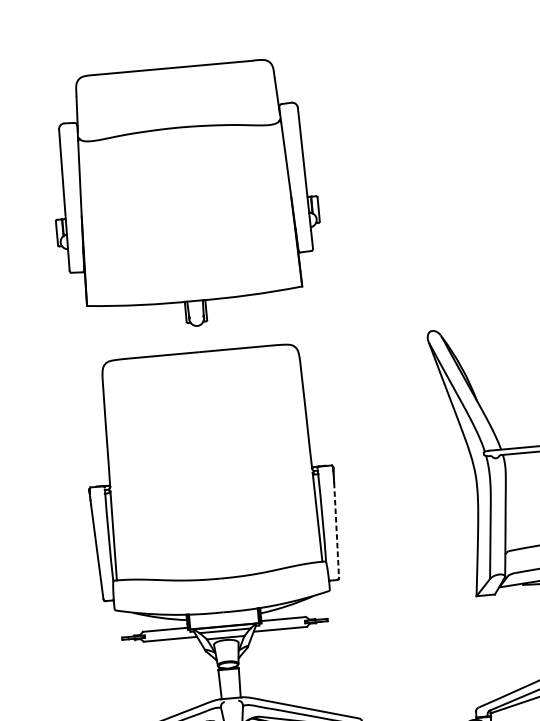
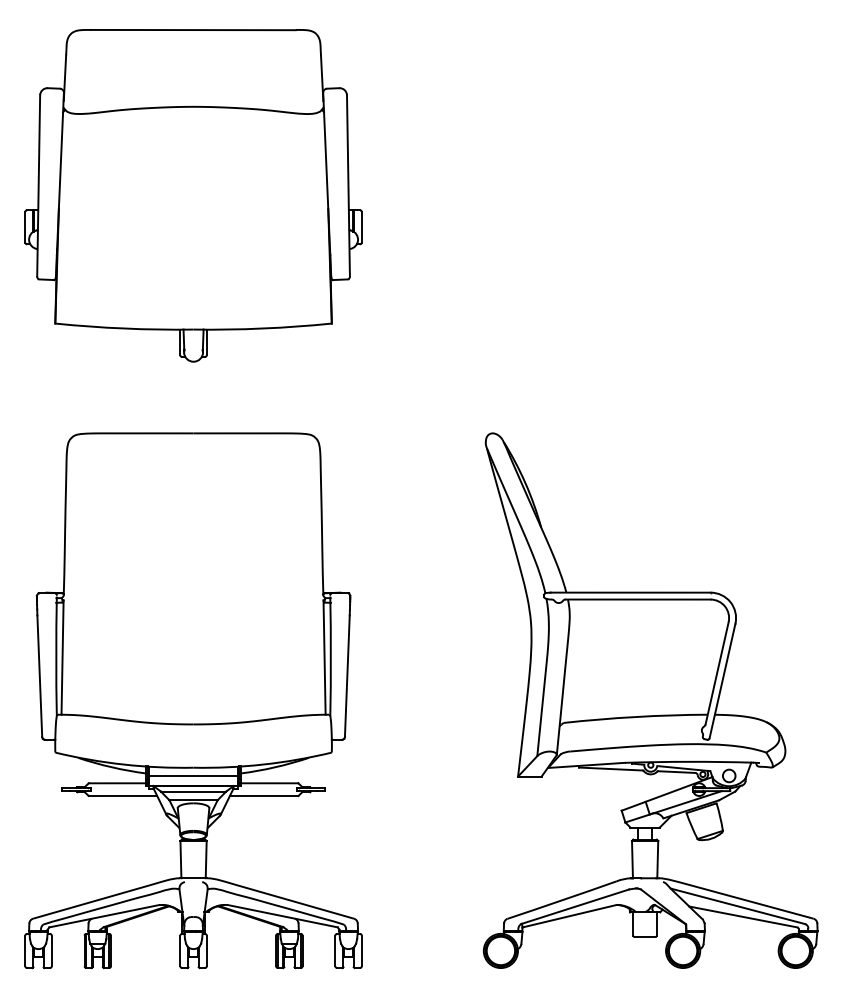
part: (185, 196) -> (193, 195), moved
line: (336, 530) -> (347, 676), dashed -> solid
line: (223, 618) -> (193, 775), added

